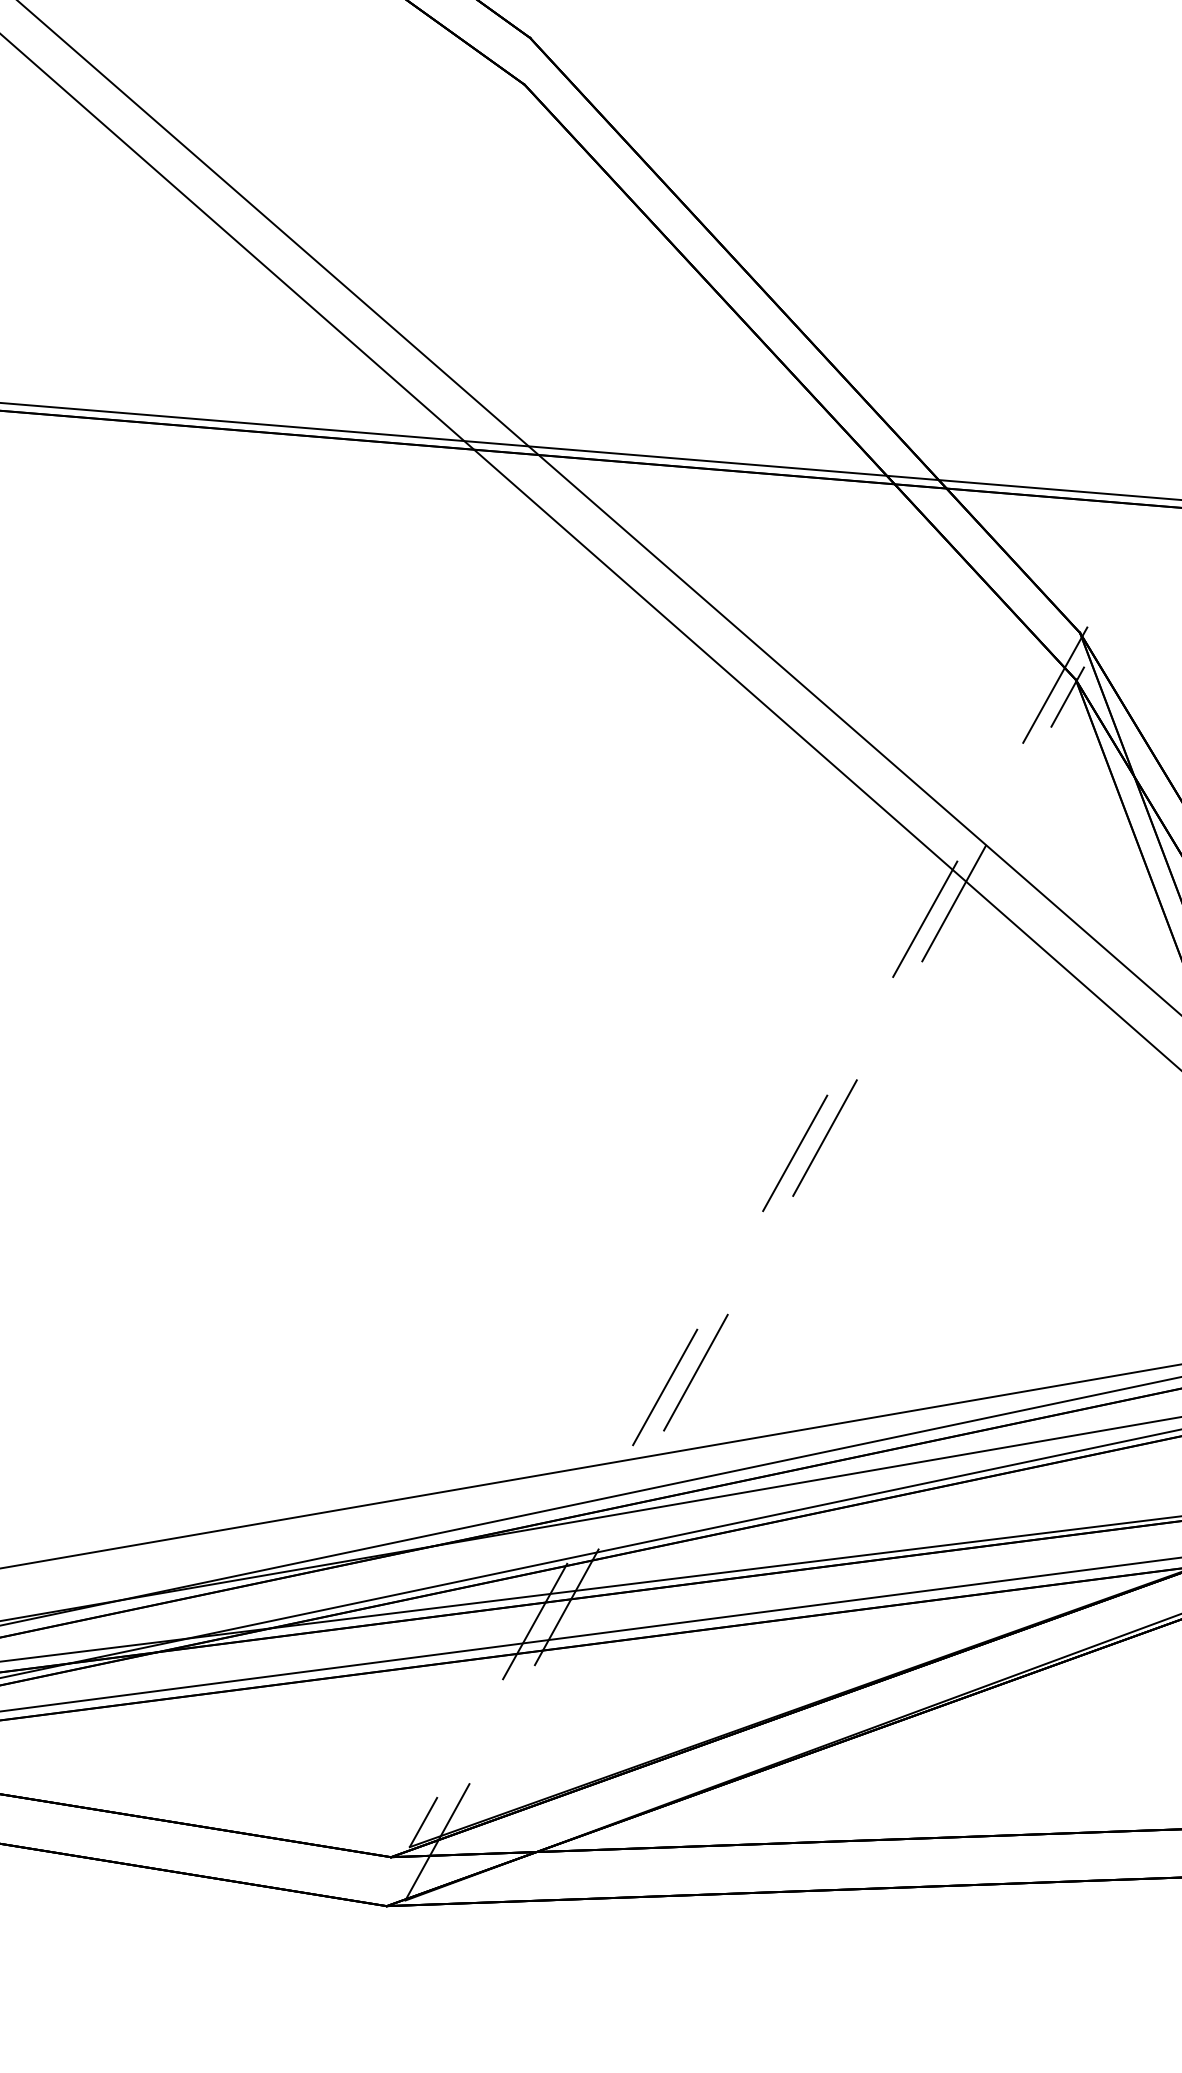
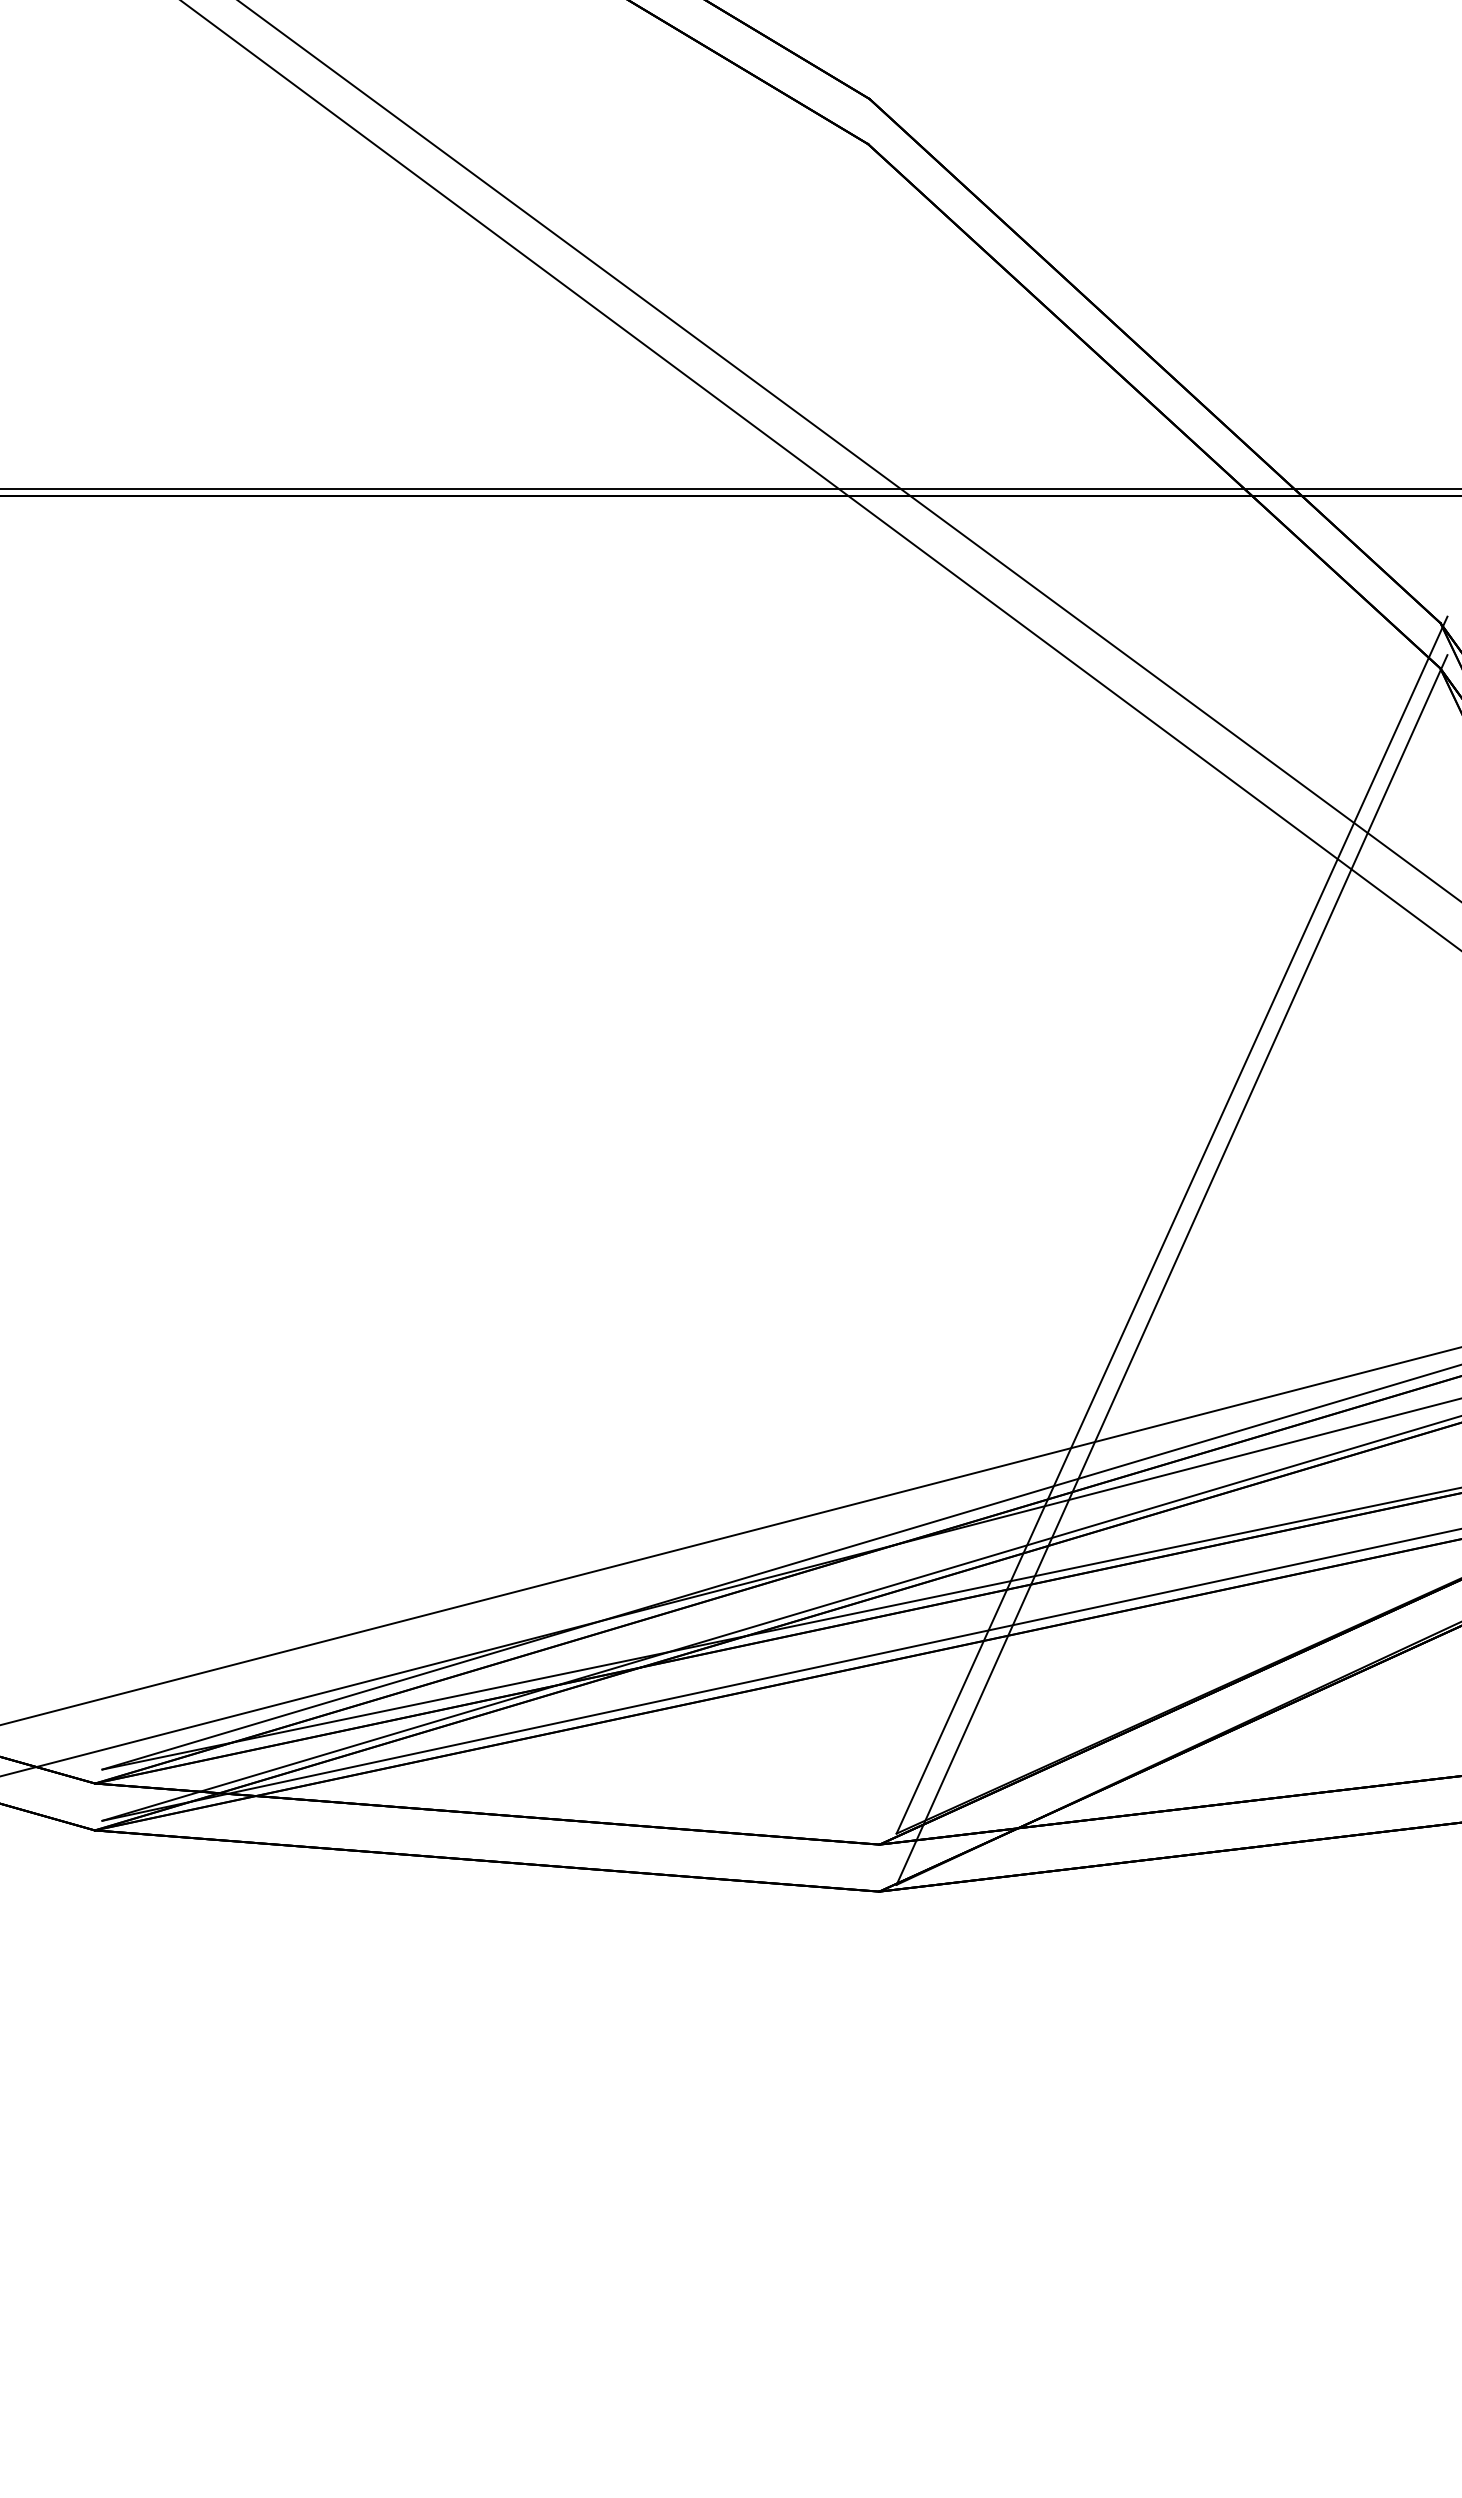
line: (749, 1237) -> (1172, 1225), dashed -> solid
line: (745, 1283) -> (1172, 1269), dashed -> solid

